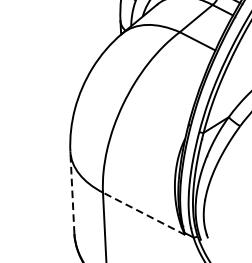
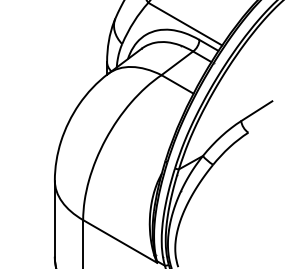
line: (71, 192) -> (54, 218), dashed -> solid
line: (144, 213) -> (120, 241), dashed -> solid

